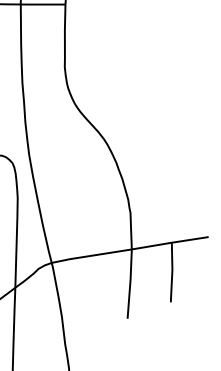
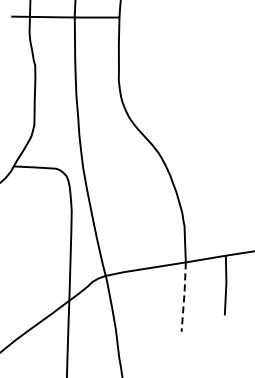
line: (130, 284) -> (184, 297), solid -> dashed

